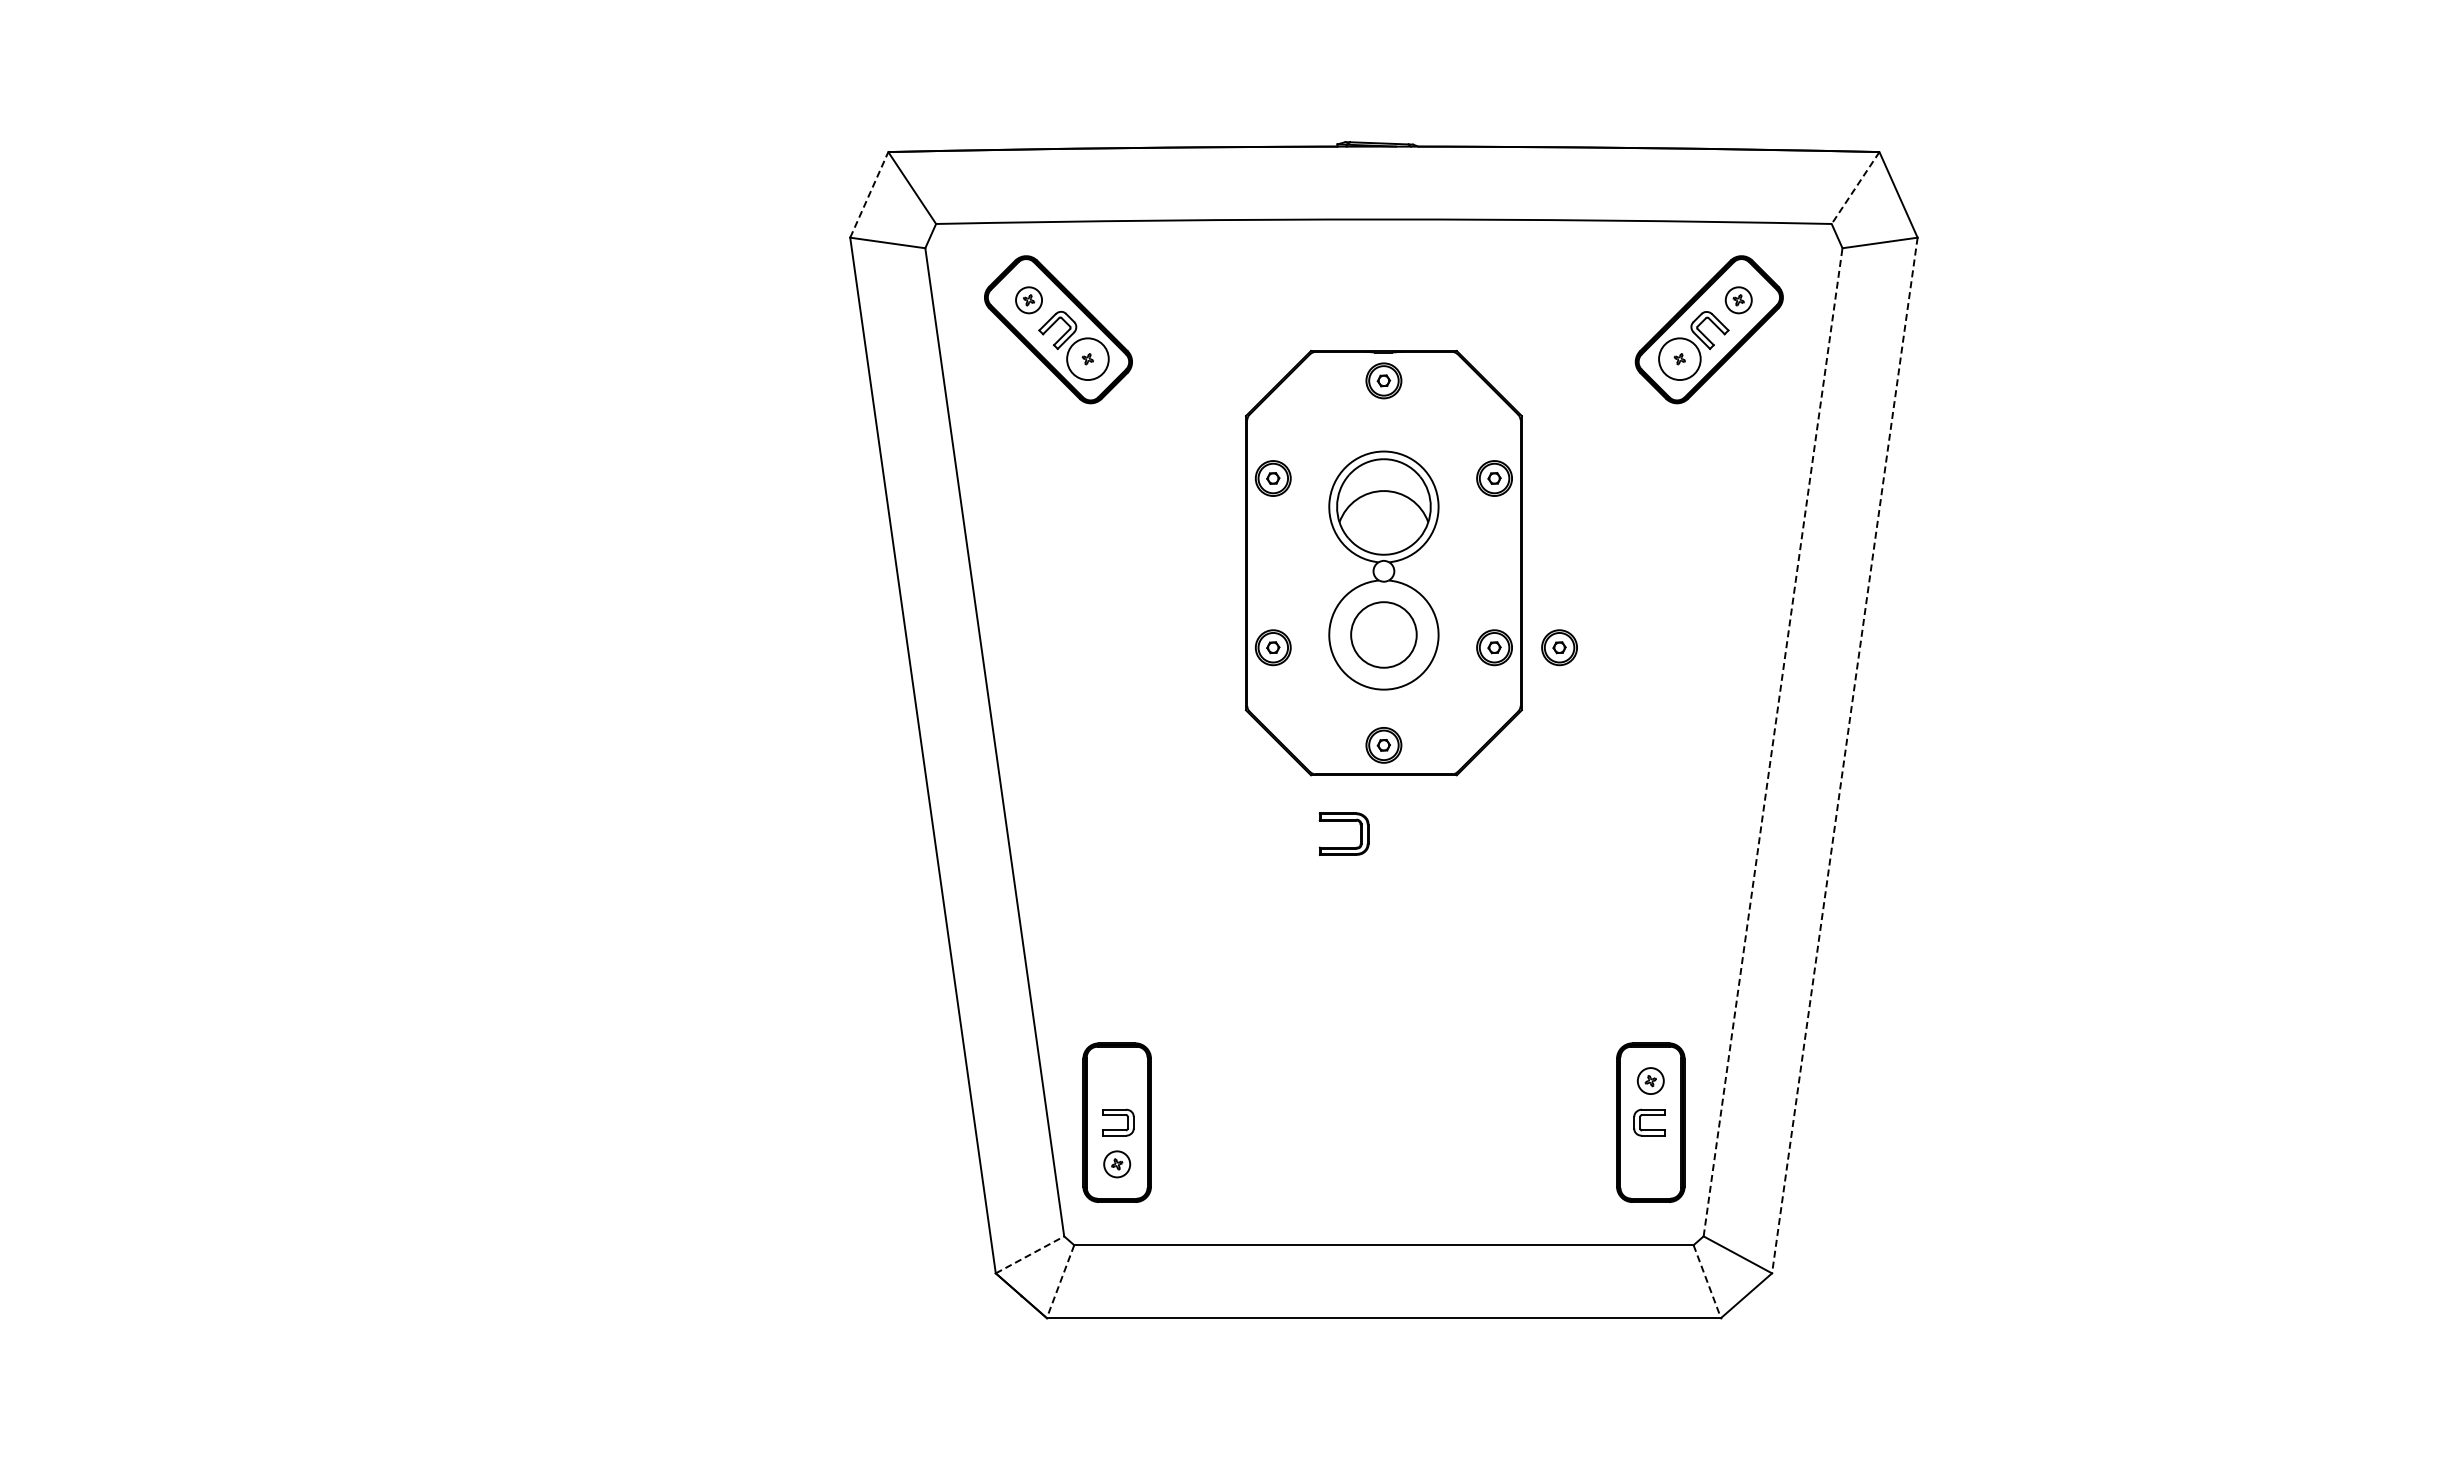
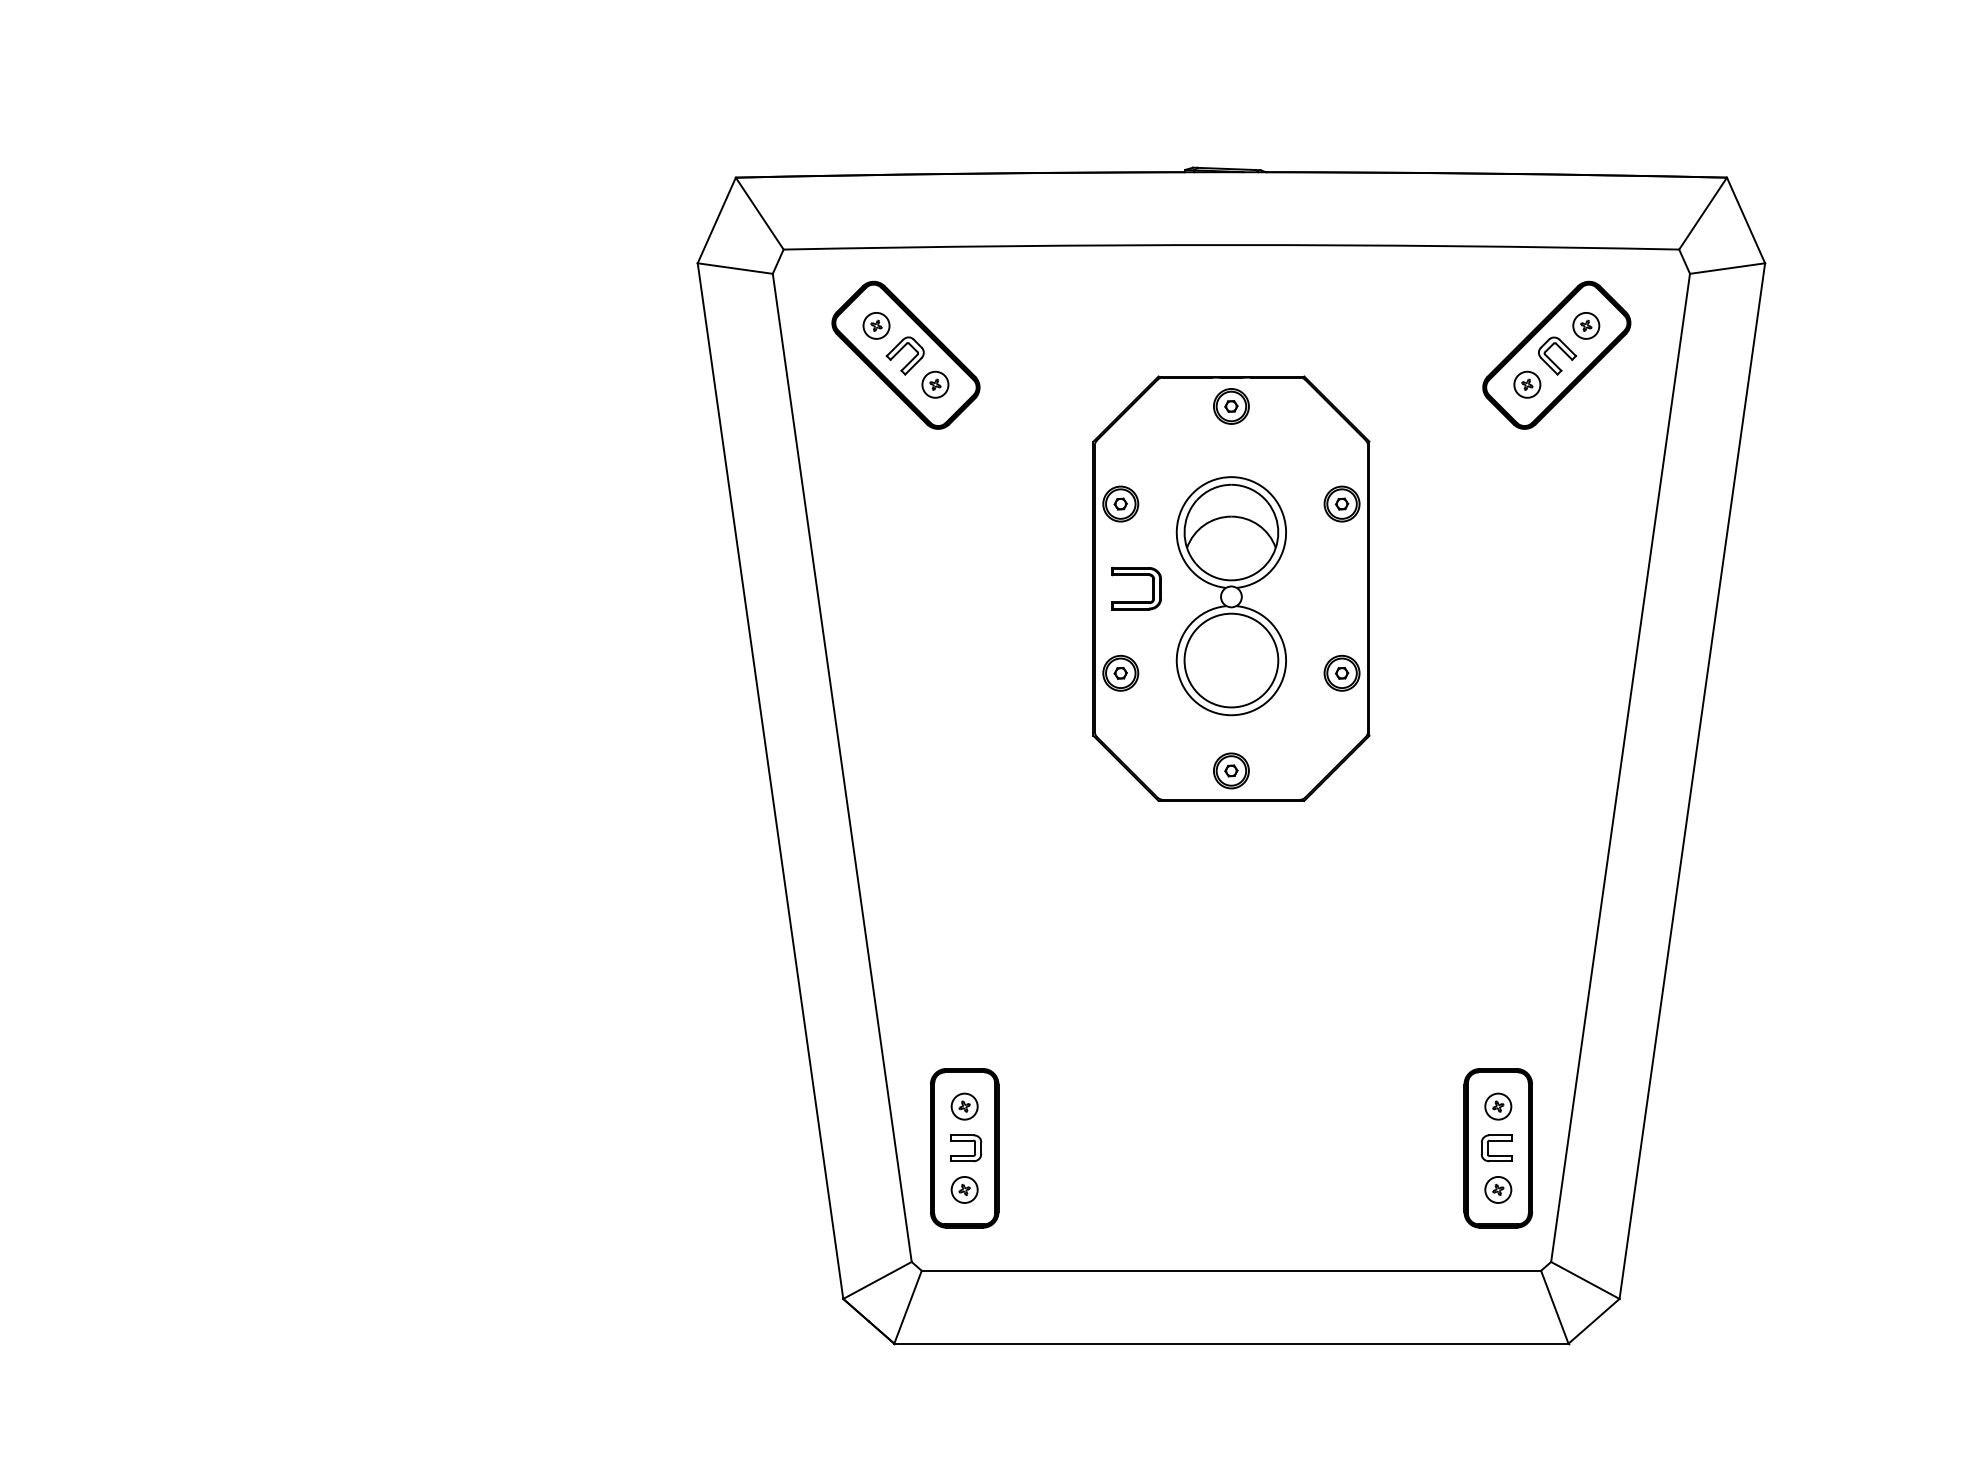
line: (1855, 188) -> (1703, 214), dashed -> solid
line: (869, 194) -> (717, 220), dashed -> solid
circle: (1087, 359) -> (935, 385), size x0.62
circle: (1679, 359) -> (1527, 385), size x0.62
circle: (1383, 634) -> (1231, 660), size x1.43
part: (1559, 647) -> (1407, 673), removed
line: (1773, 742) -> (1621, 768), dashed -> solid
line: (1844, 755) -> (1692, 781), dashed -> solid
part: (1343, 821) -> (1136, 576), moved
part: (1117, 1080) -> (965, 1106), added
part: (1650, 1164) -> (1498, 1190), added
line: (1030, 1254) -> (878, 1280), dashed -> solid
line: (1060, 1281) -> (908, 1307), dashed -> solid
line: (1707, 1281) -> (1555, 1307), dashed -> solid

